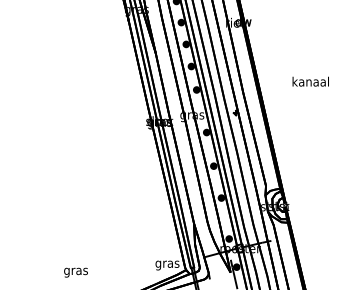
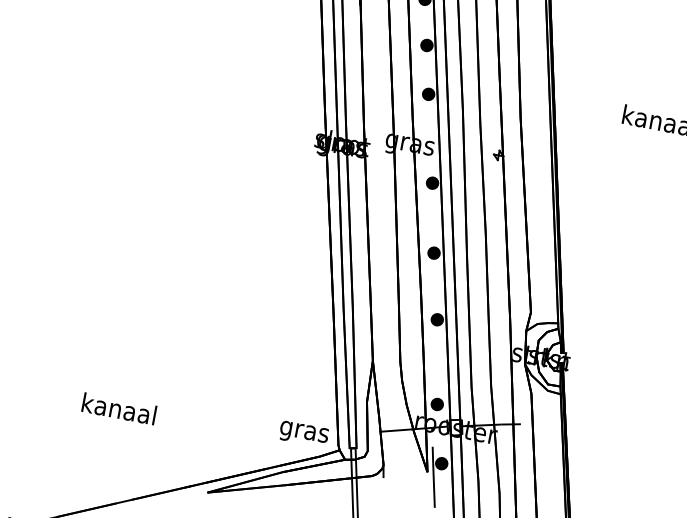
text: (75, 271) -> (117, 411), gras -> kanaal

